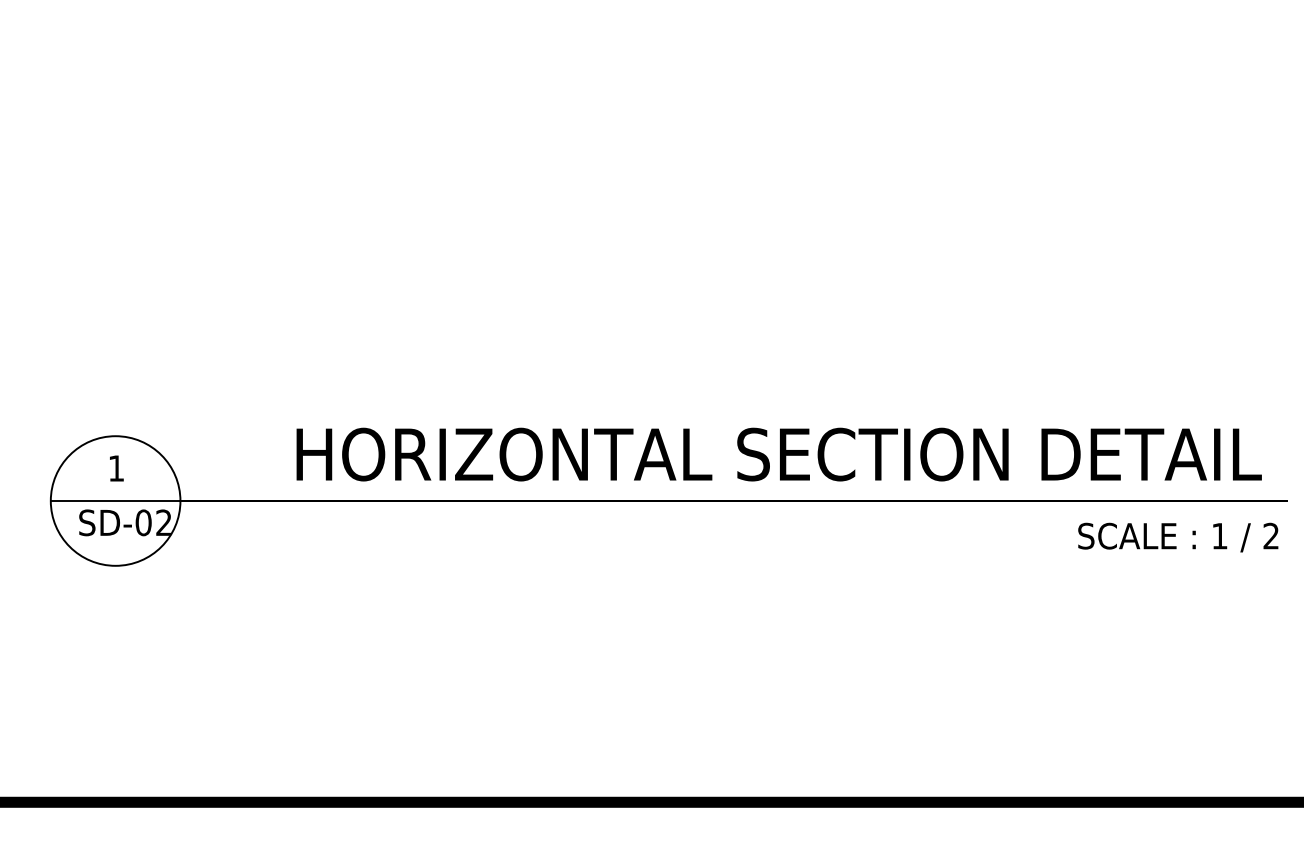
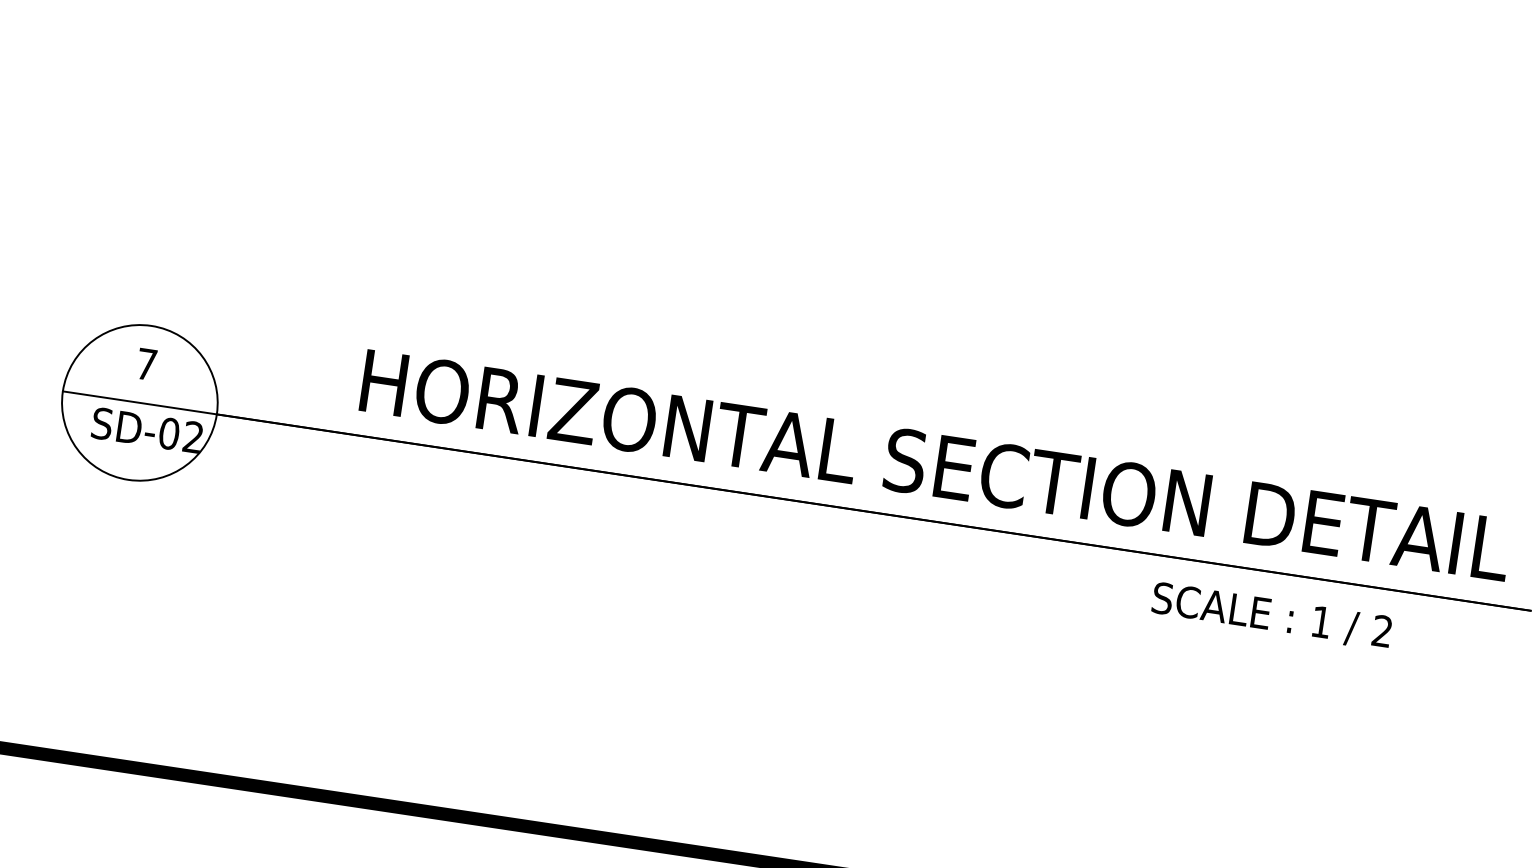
text: (116, 468) -> (146, 364), 1 -> 7
text: (1178, 537) -> (1272, 616), moved

